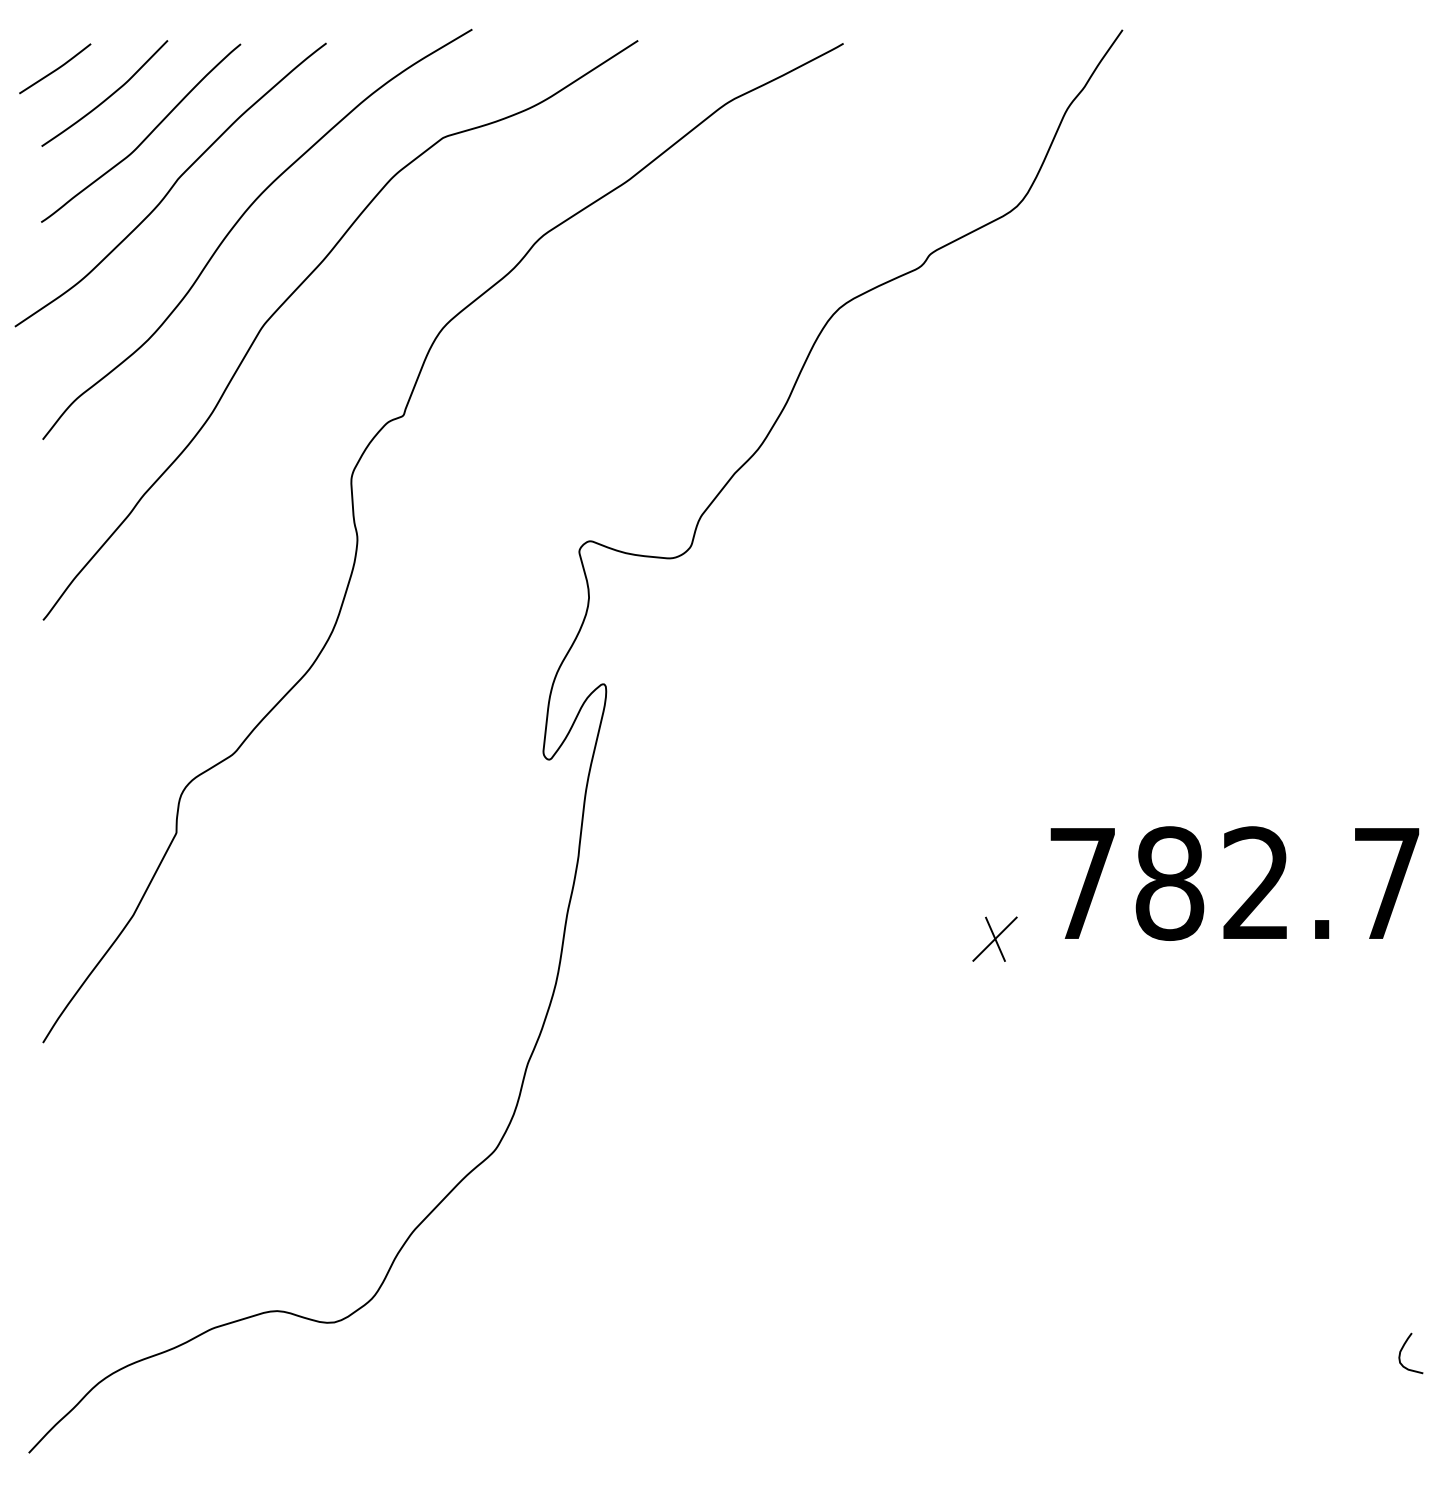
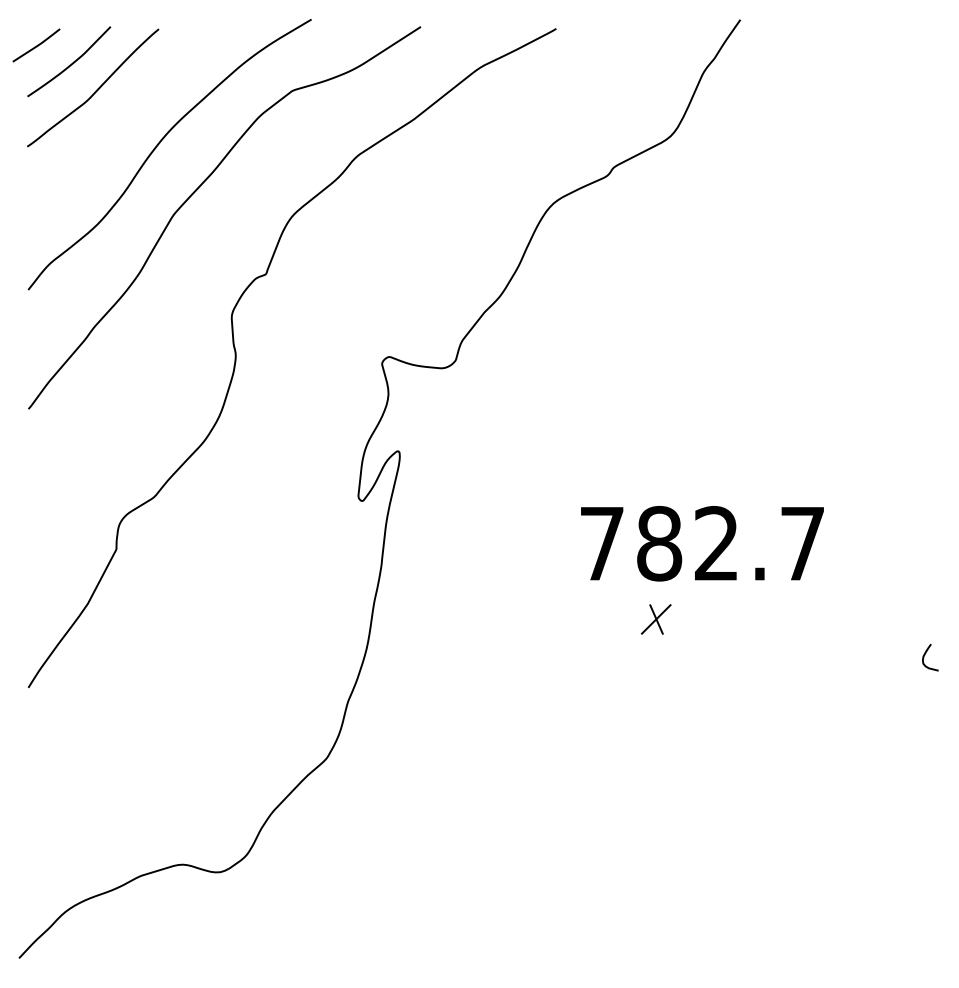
curve: (171, 185) -> (113, 122), removed
text: (1234, 883) -> (702, 543), moved
curve: (1403, 1350) -> (925, 655), moved

